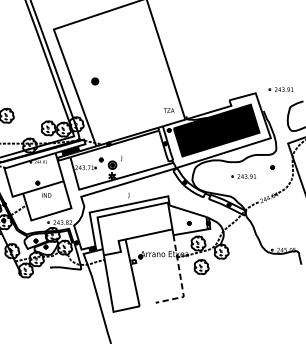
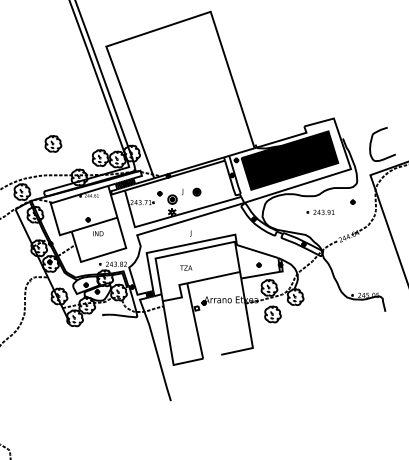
part: (94, 80) -> (196, 191), moved
part: (281, 88) -> (362, 113), removed
text: (169, 110) -> (186, 267), moved
line: (180, 280) -> (249, 329), dashed -> solid

